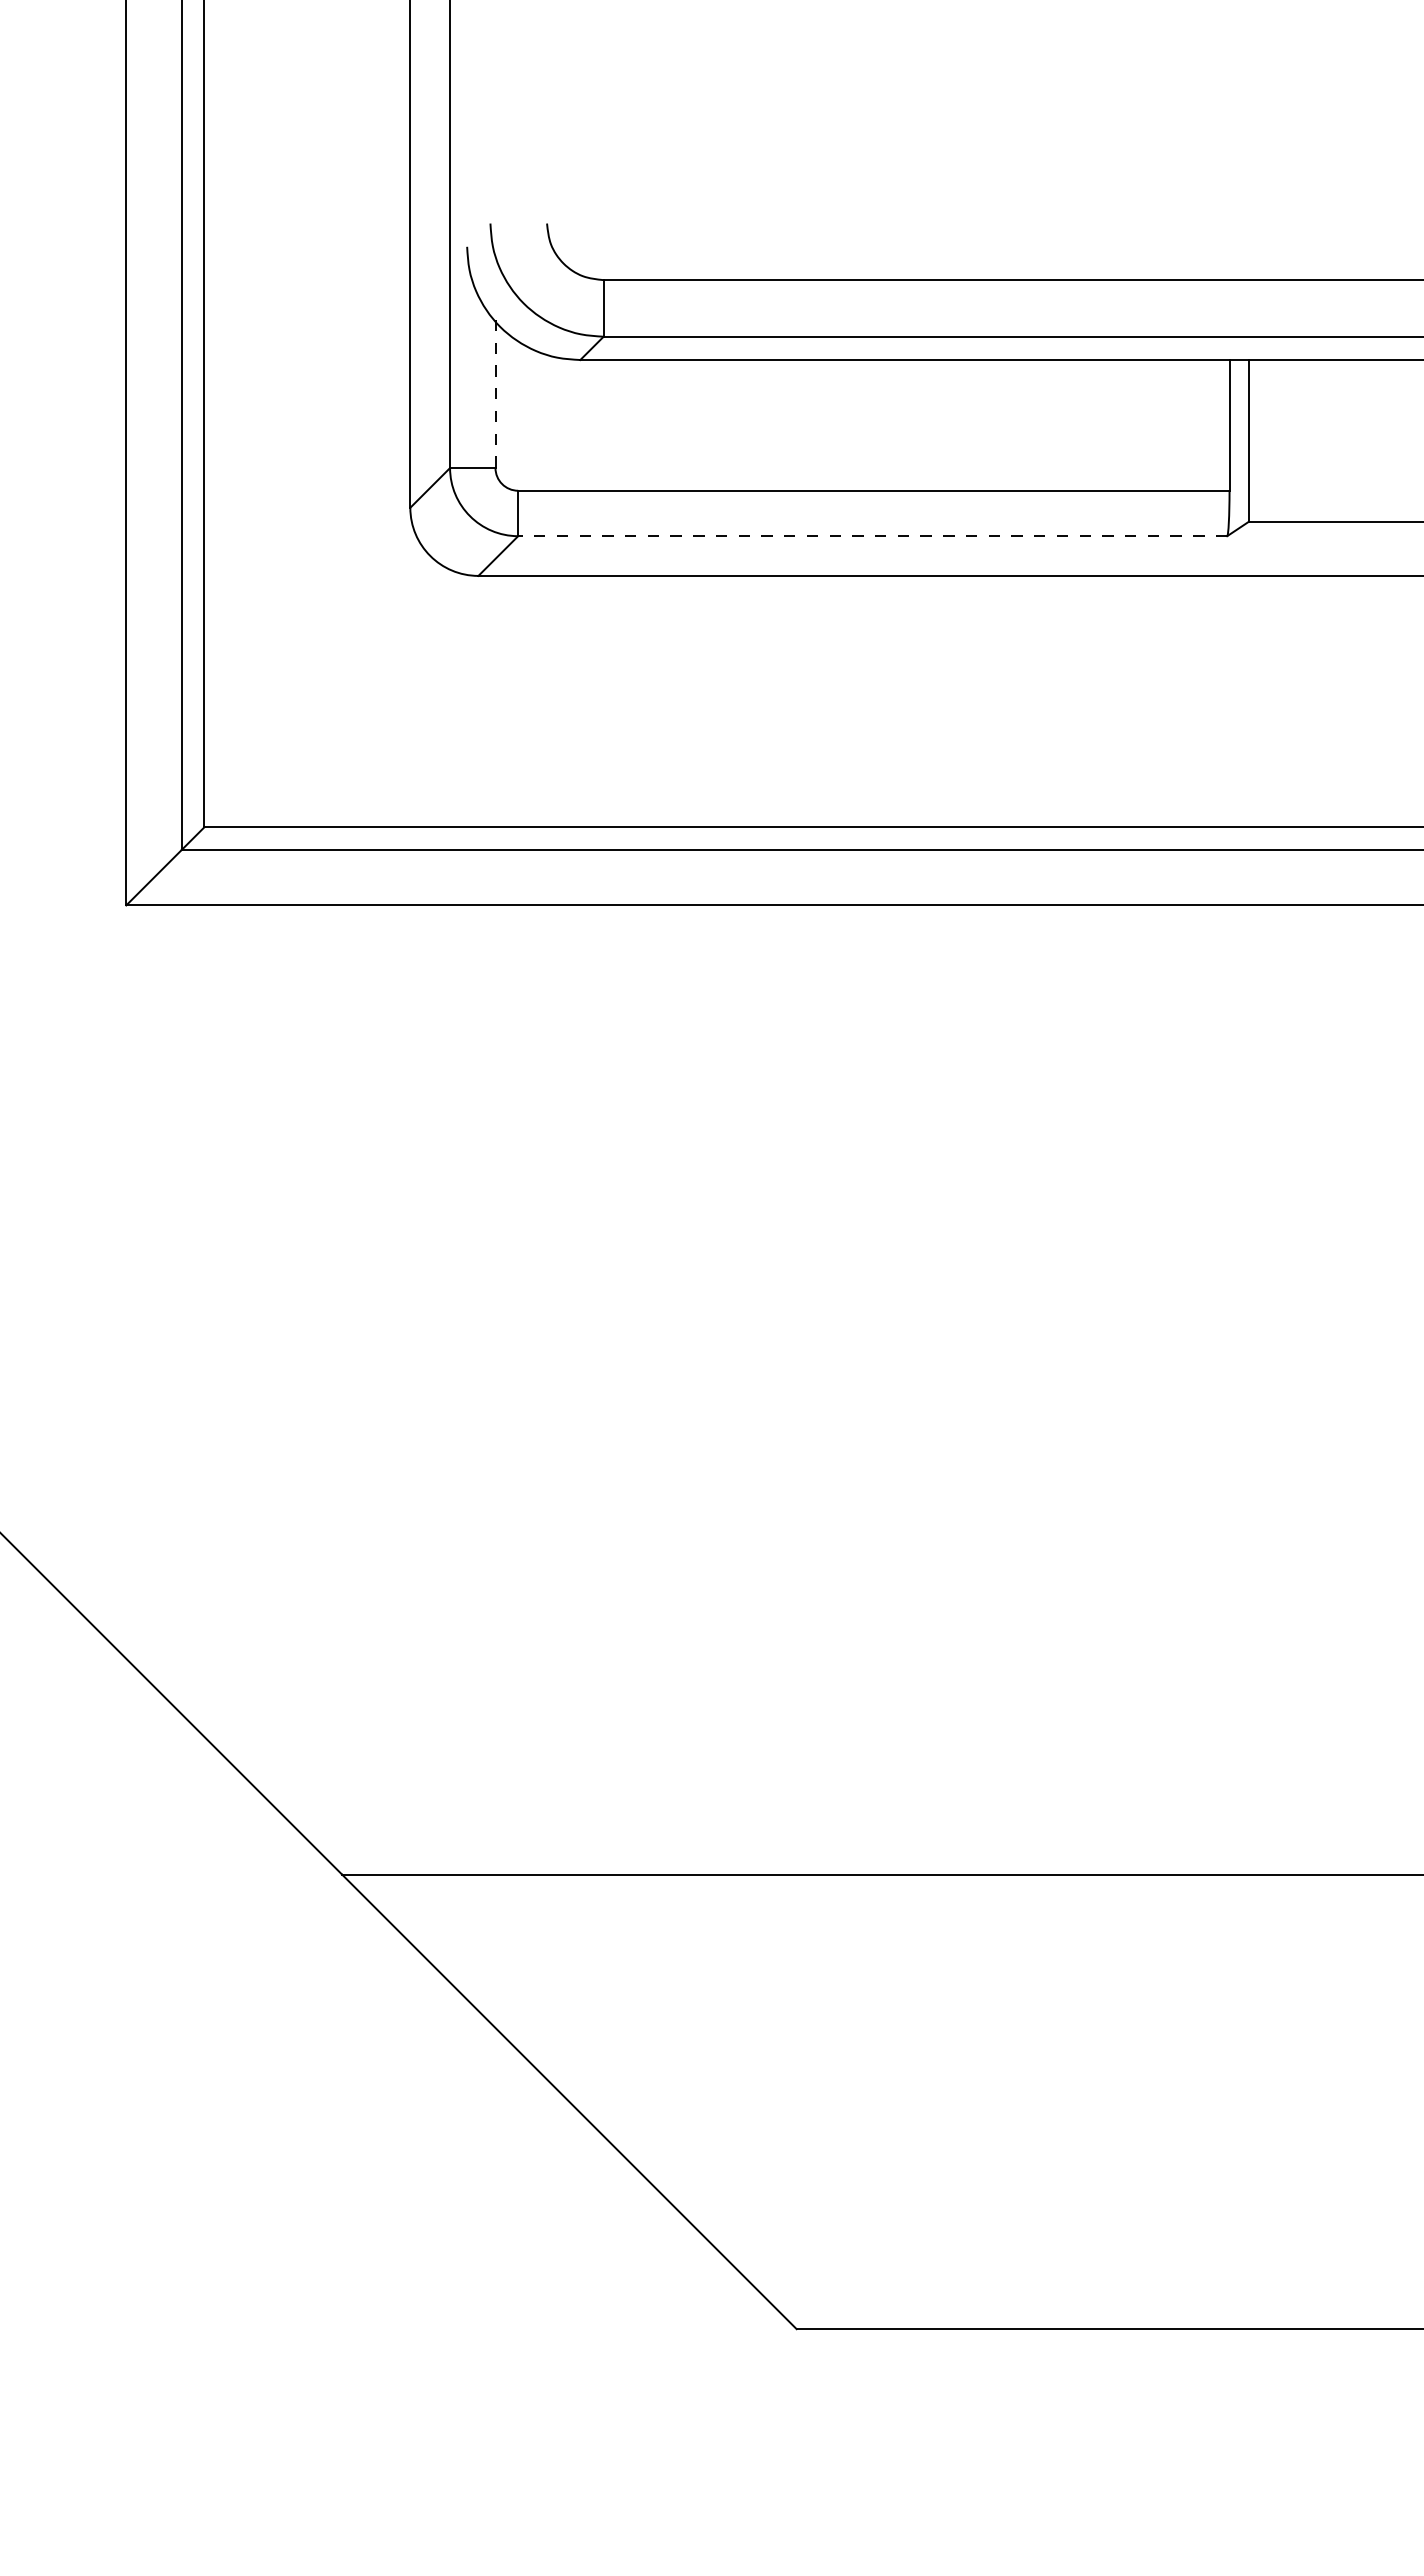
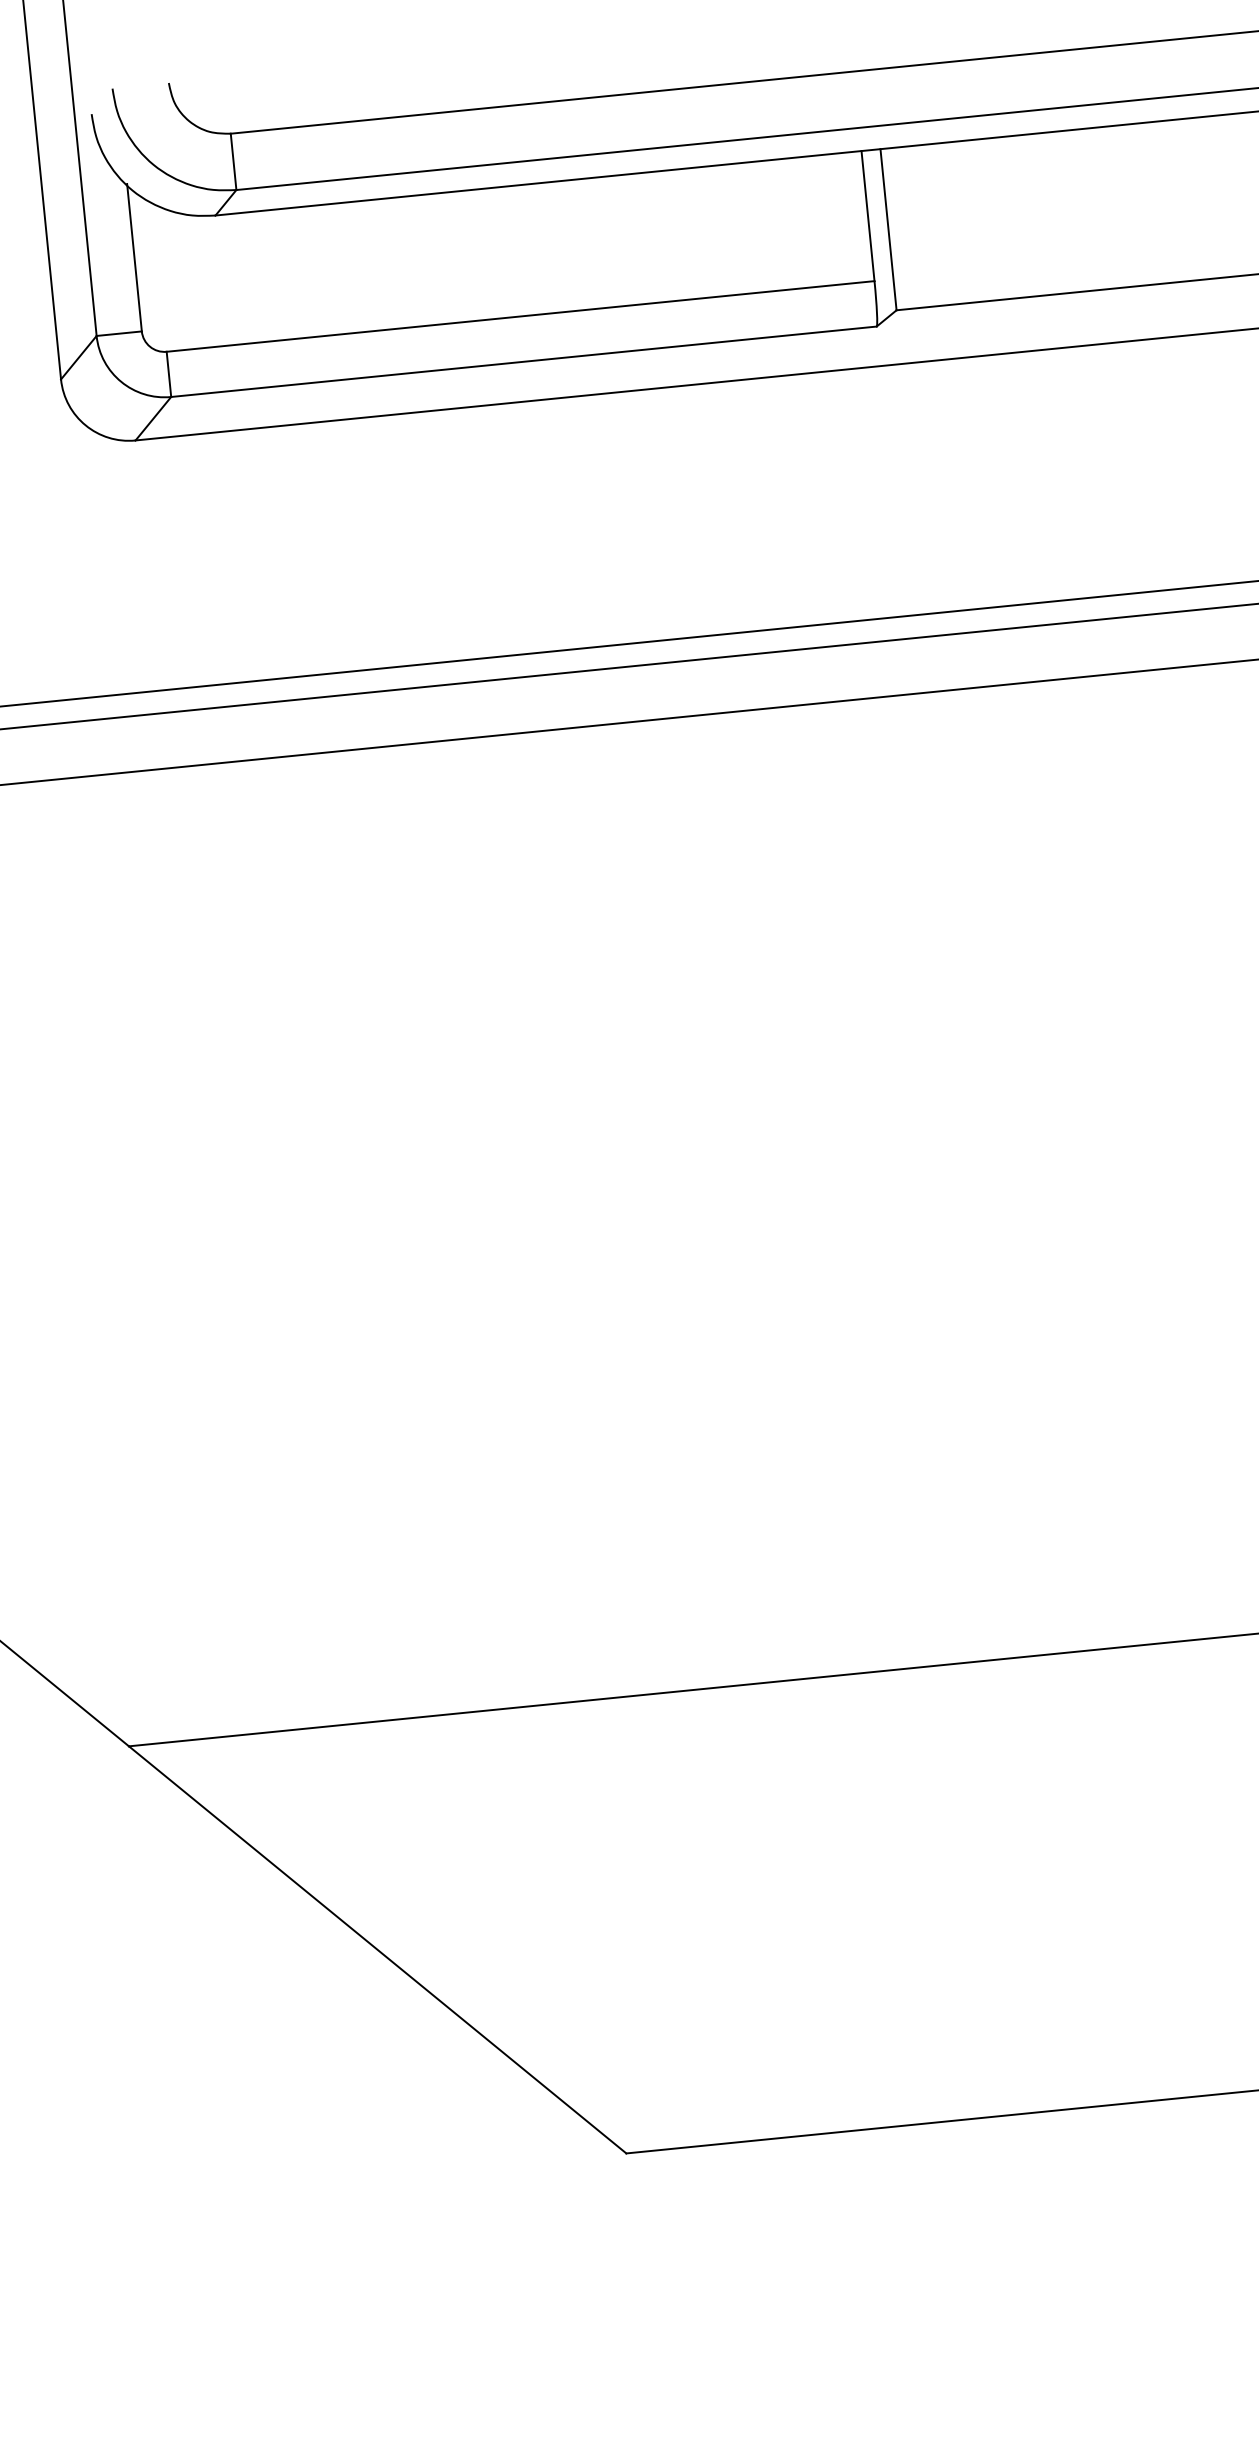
line: (495, 394) -> (134, 258), dashed -> solid
line: (872, 536) -> (523, 362), dashed -> solid

